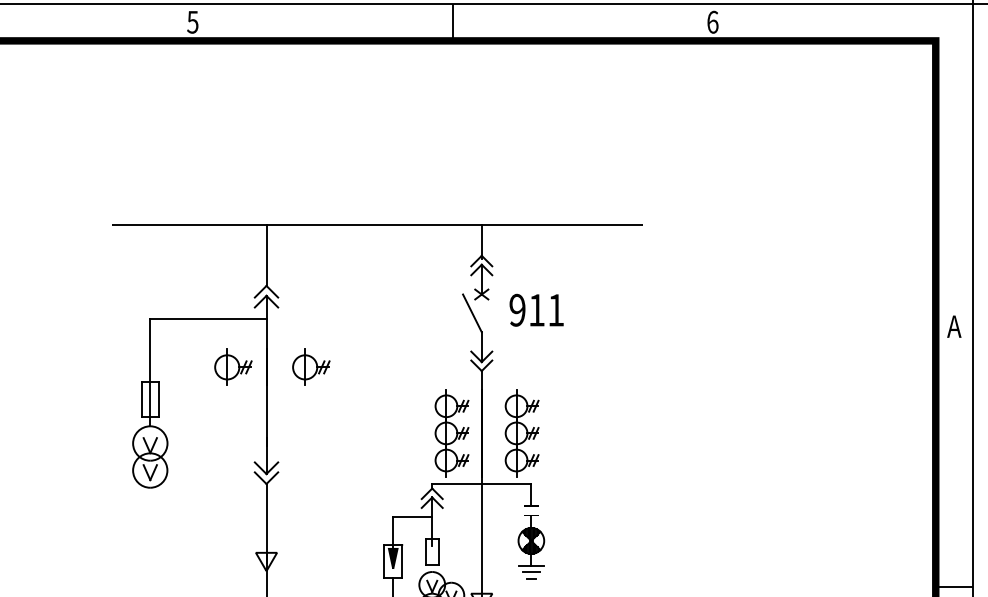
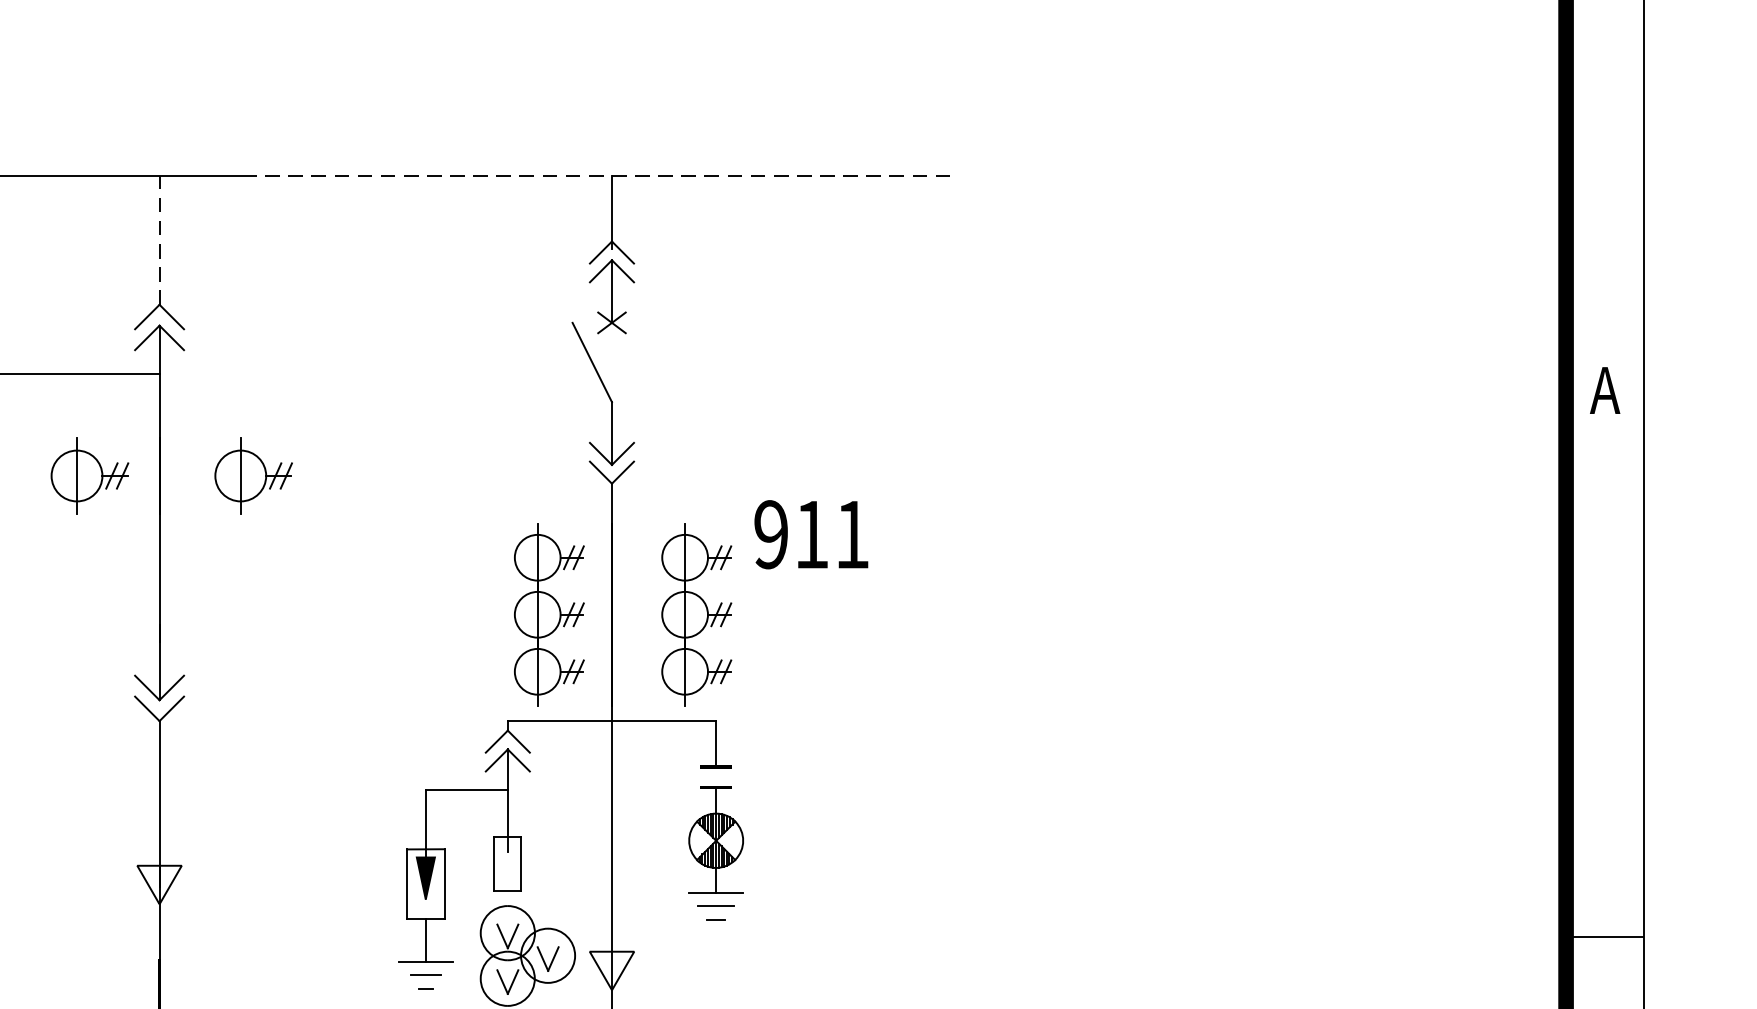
line: (474, 224) -> (596, 175), solid -> dashed
line: (266, 255) -> (159, 240), solid -> dashed
text: (536, 309) -> (811, 532), moved

